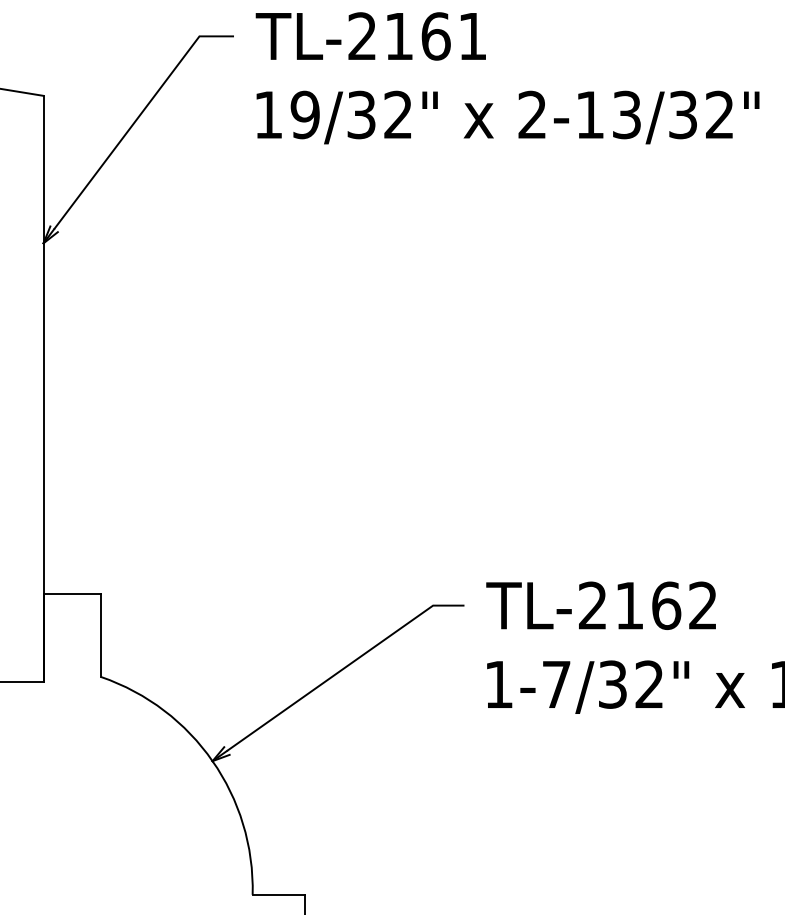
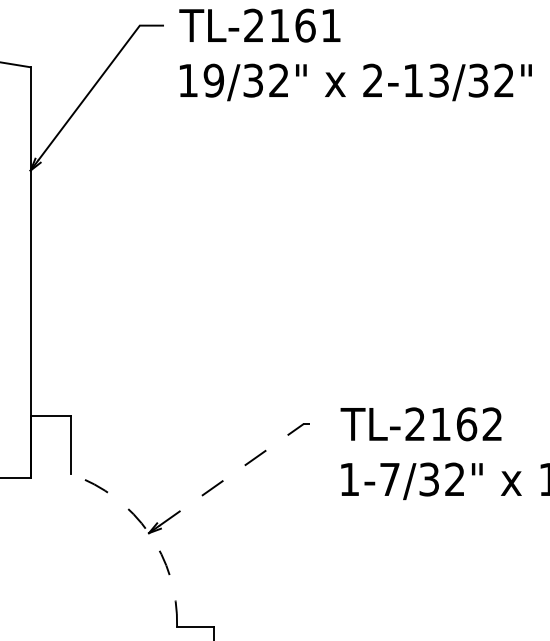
line: (343, 668) -> (240, 468), solid -> dashed
arc: (212, 761) -> (148, 533), solid -> dashed

